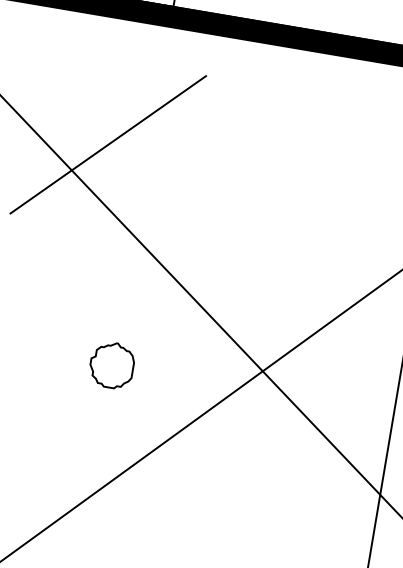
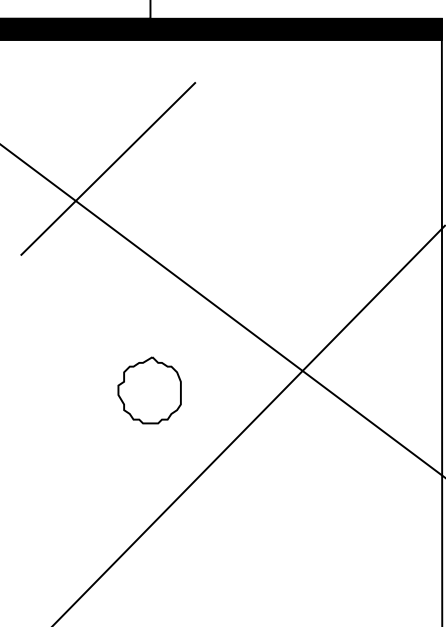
part: (111, 365) -> (149, 390), size x1.43

